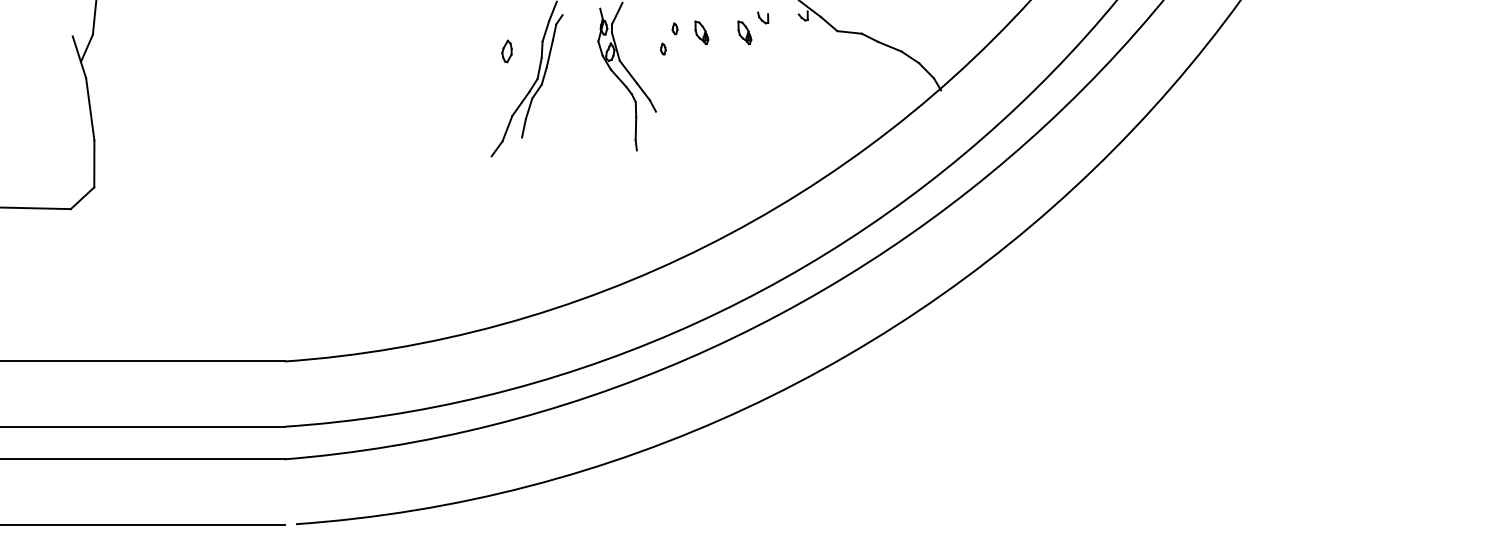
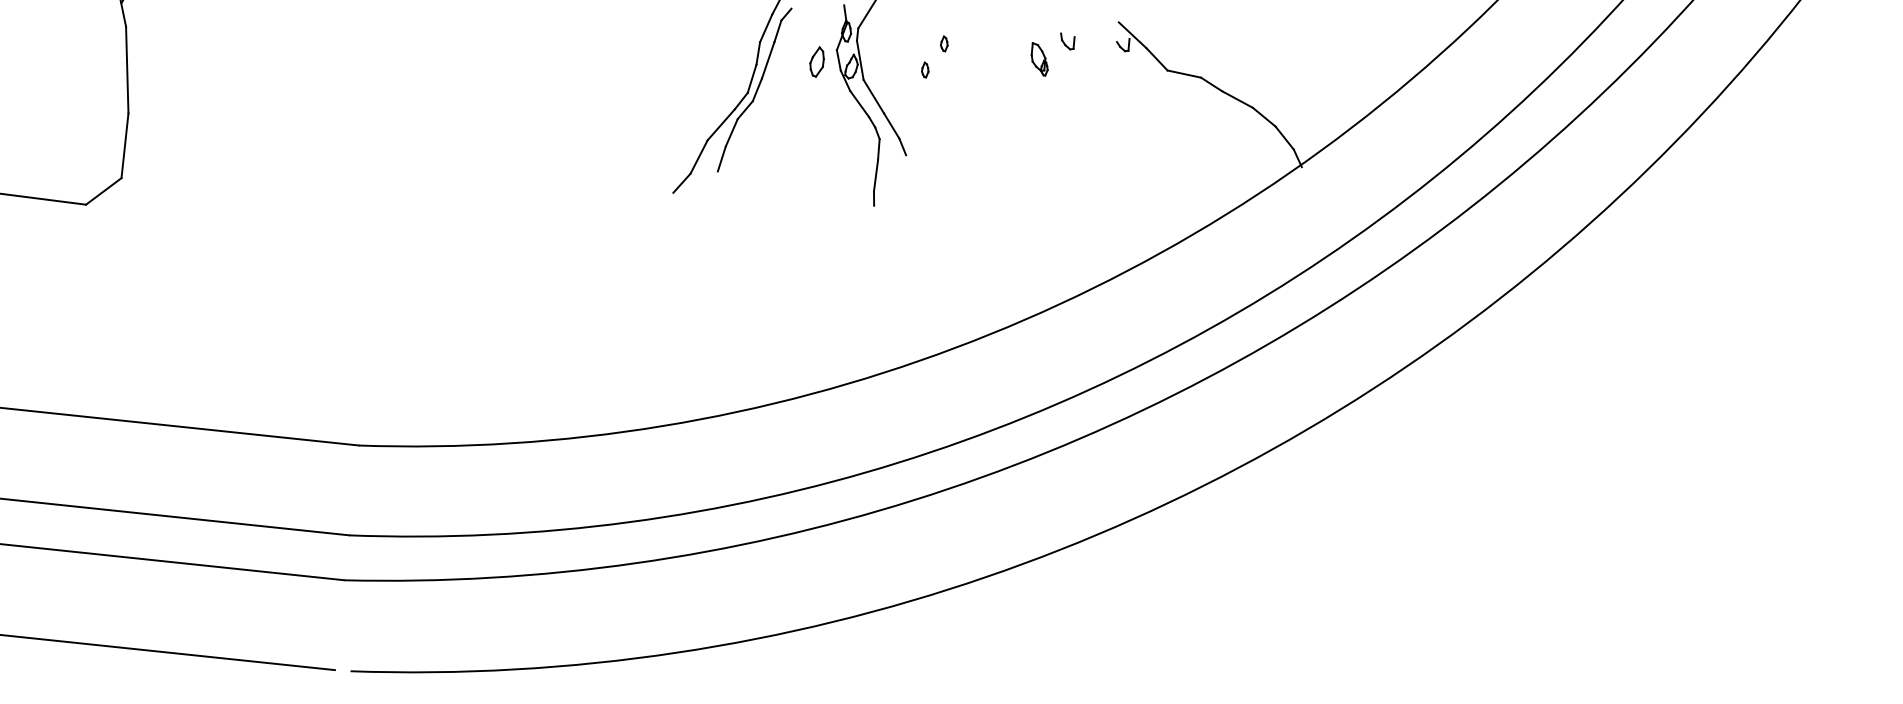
part: (701, 32) -> (980, 52), removed
part: (506, 51) -> (816, 61), moved

